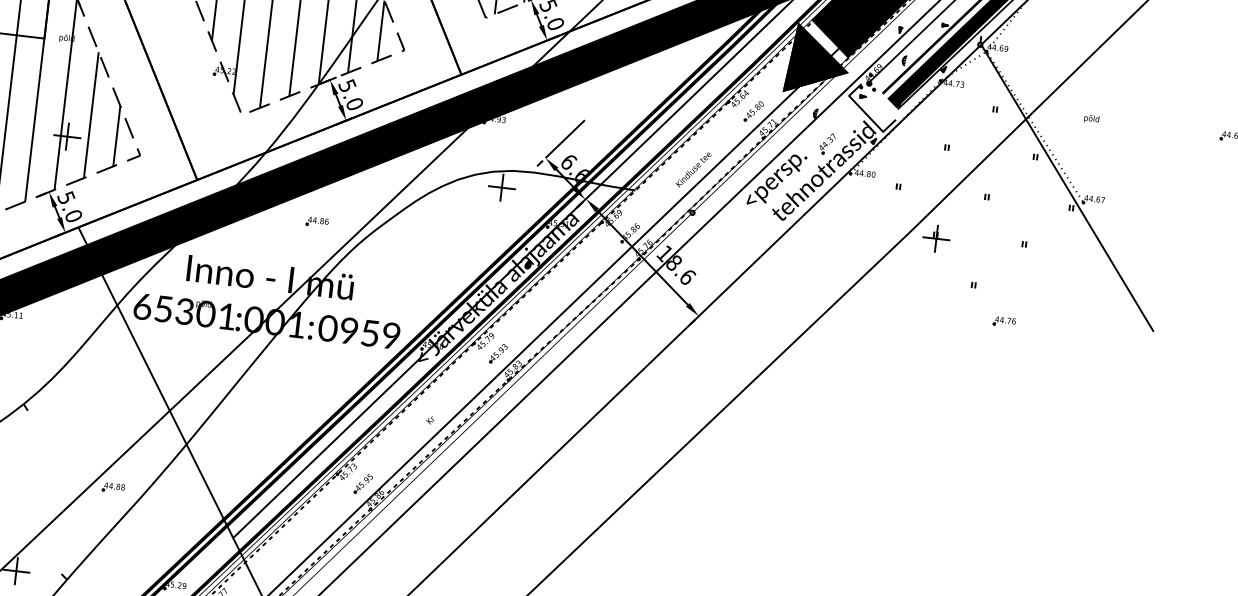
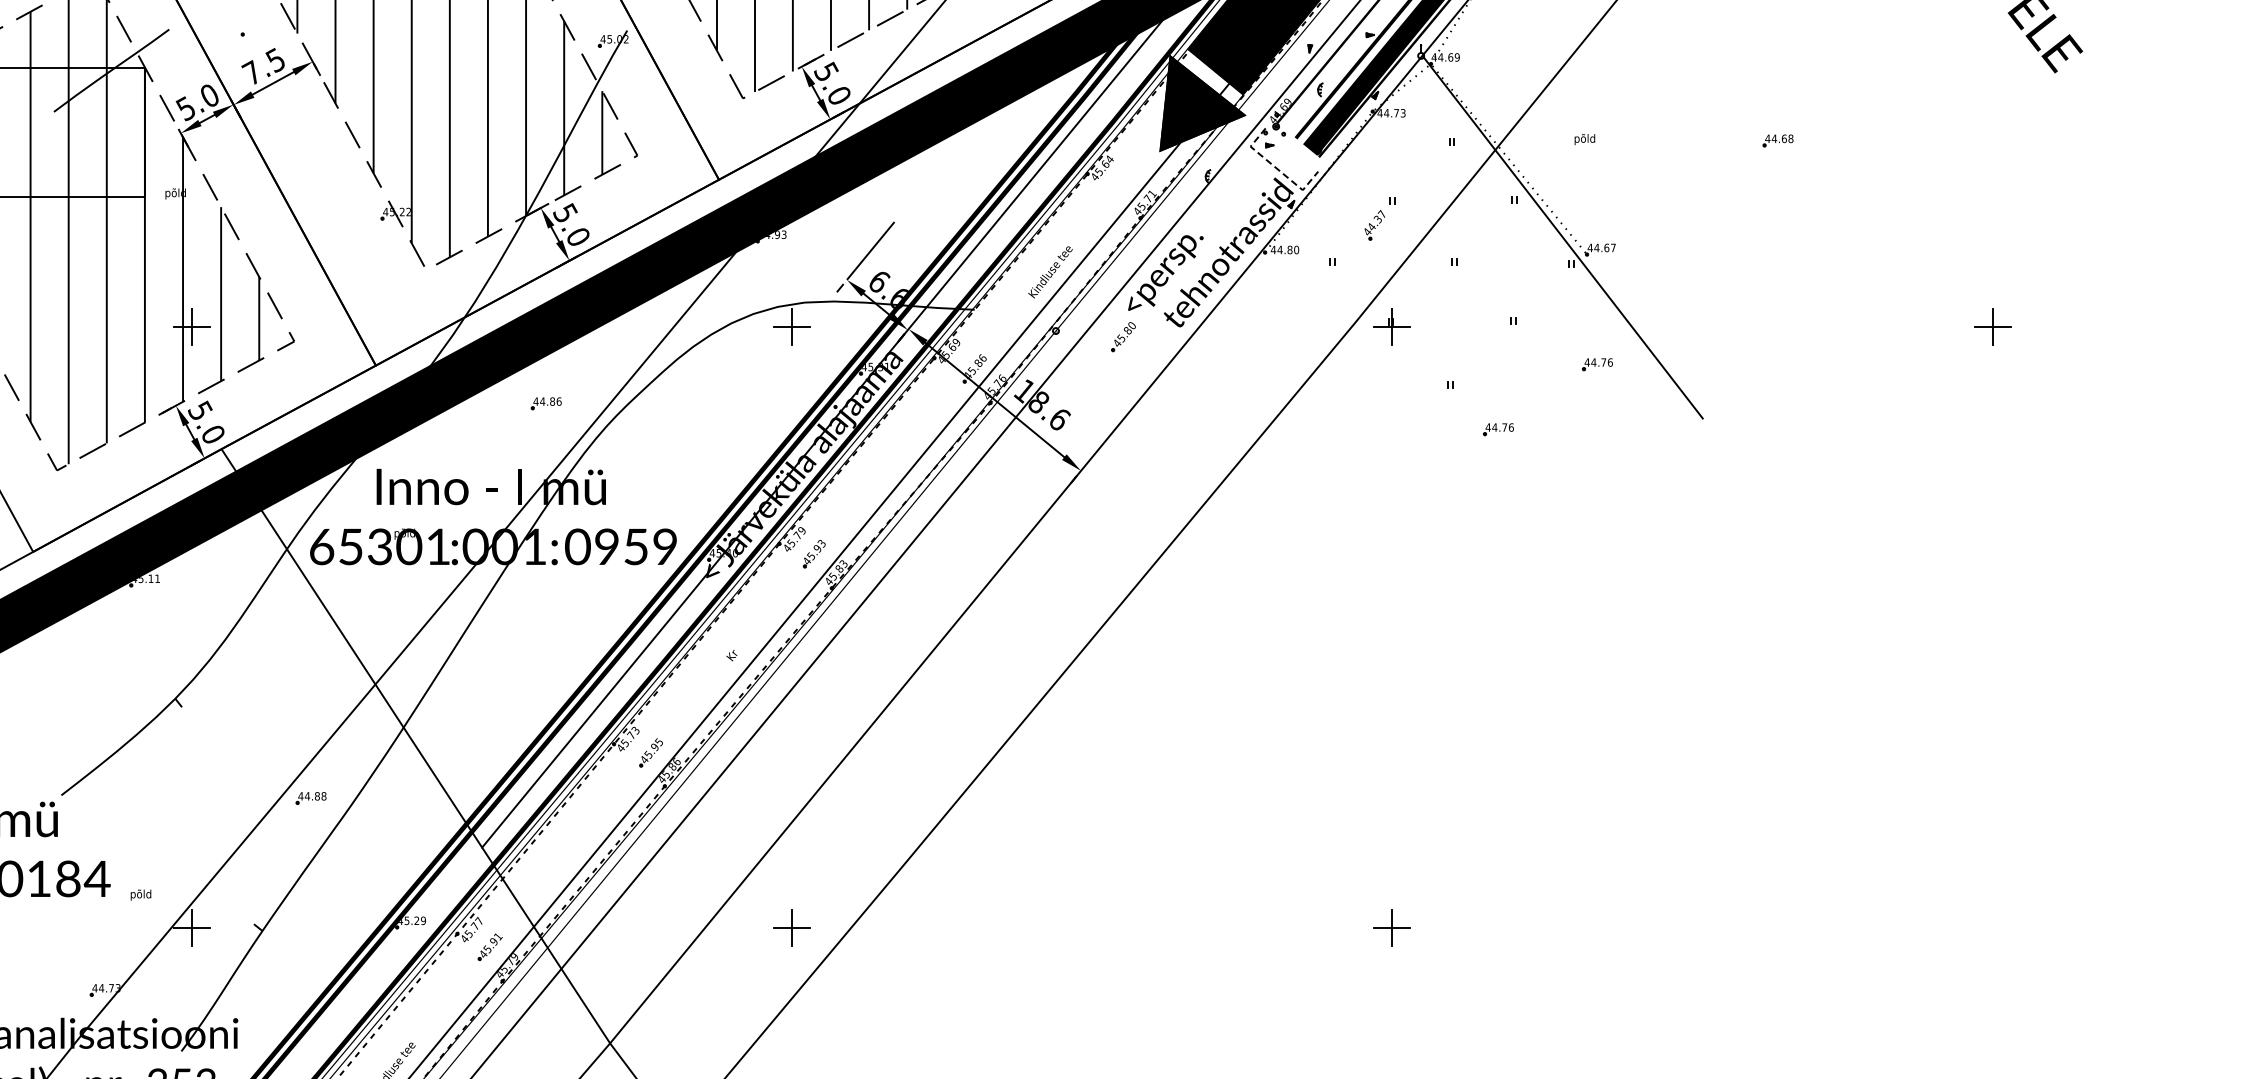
part: (753, 111) -> (1123, 337), moved
line: (866, 114) -> (1277, 168), solid -> dashed
part: (827, 143) -> (1374, 225), moved
part: (1081, 283) -> (1597, 364), added

